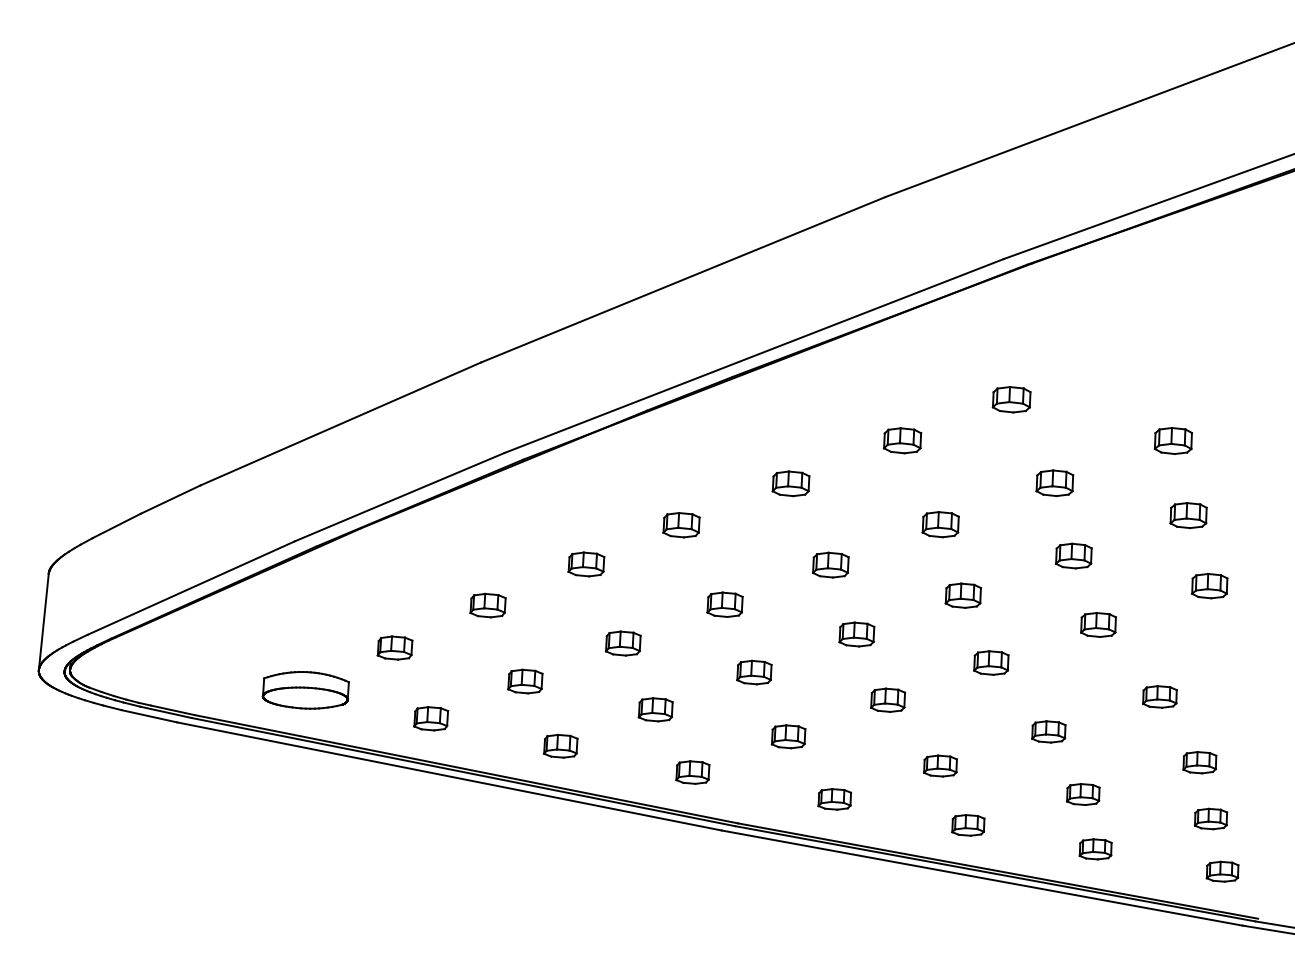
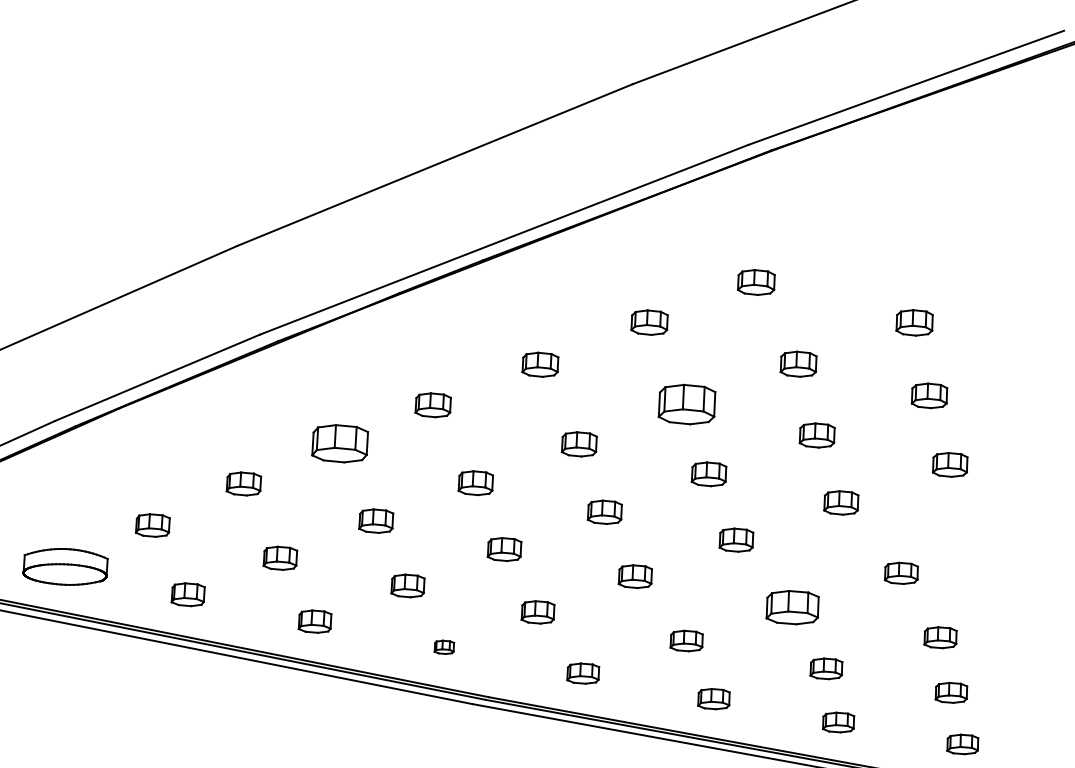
part: (940, 524) -> (686, 404), size x1.6
part: (586, 564) -> (340, 443), size x1.6
part: (1048, 731) -> (792, 607), size x1.6
part: (692, 772) -> (443, 647), size x0.6

